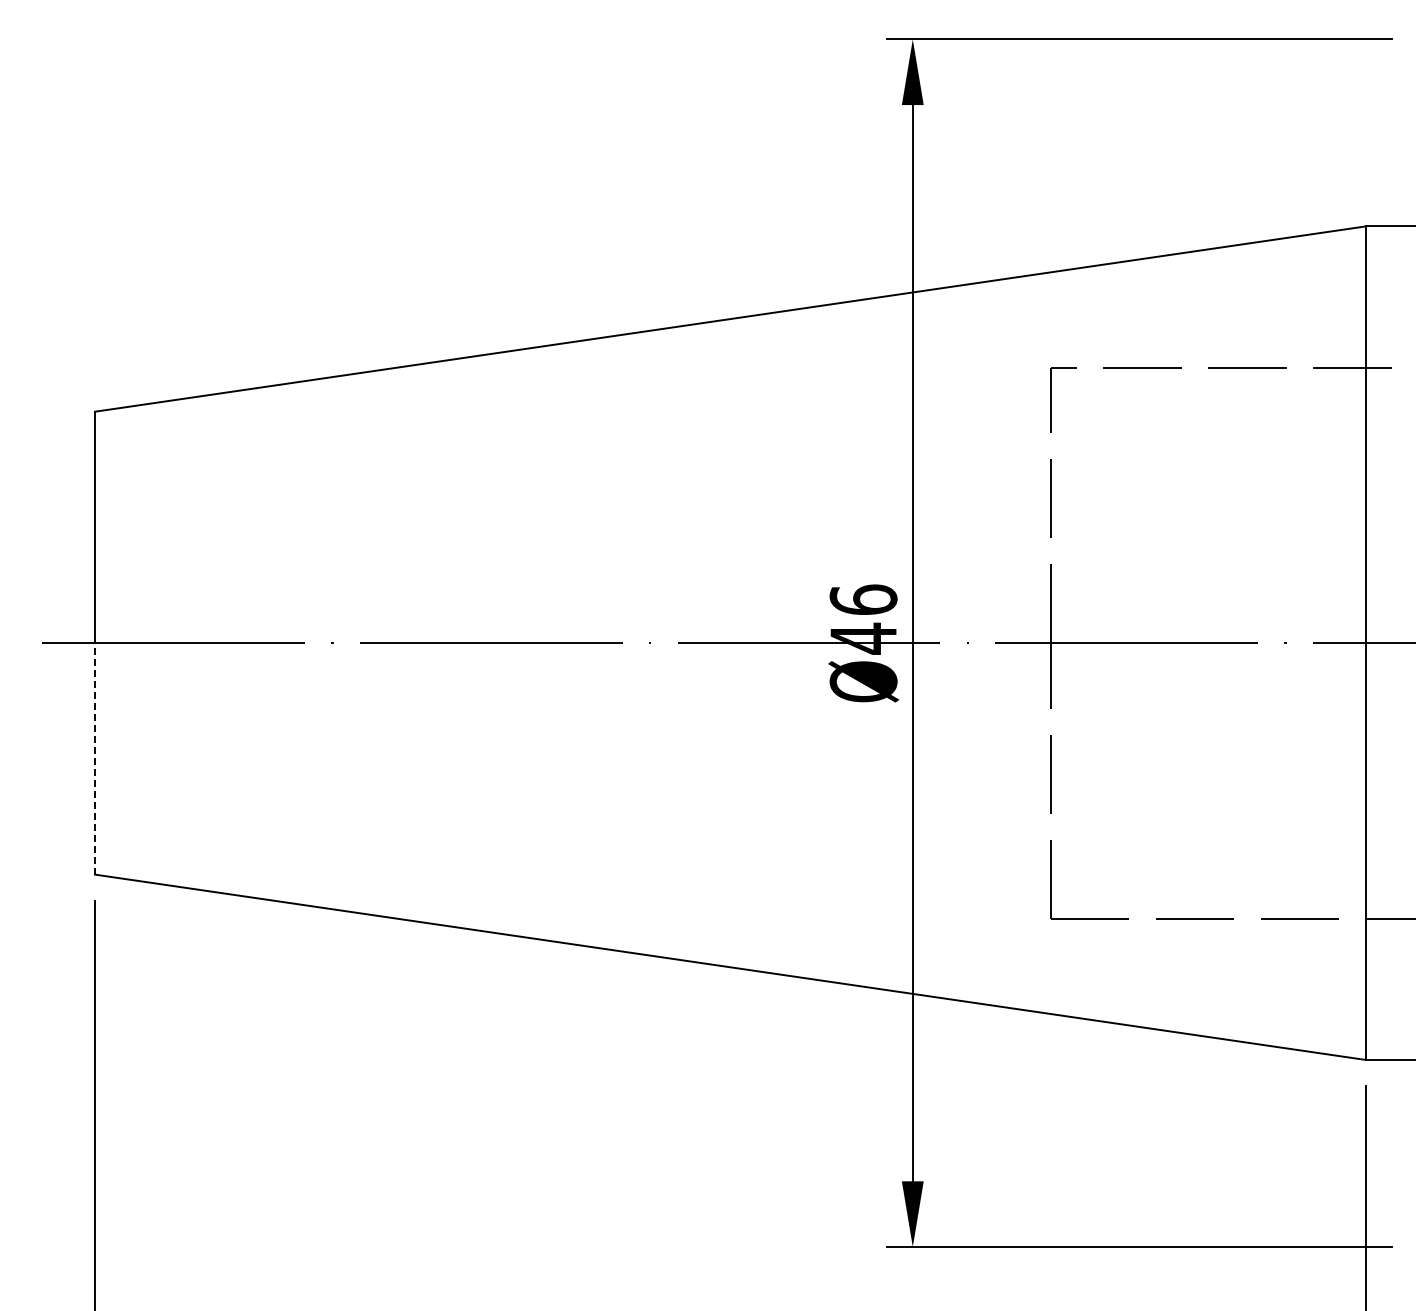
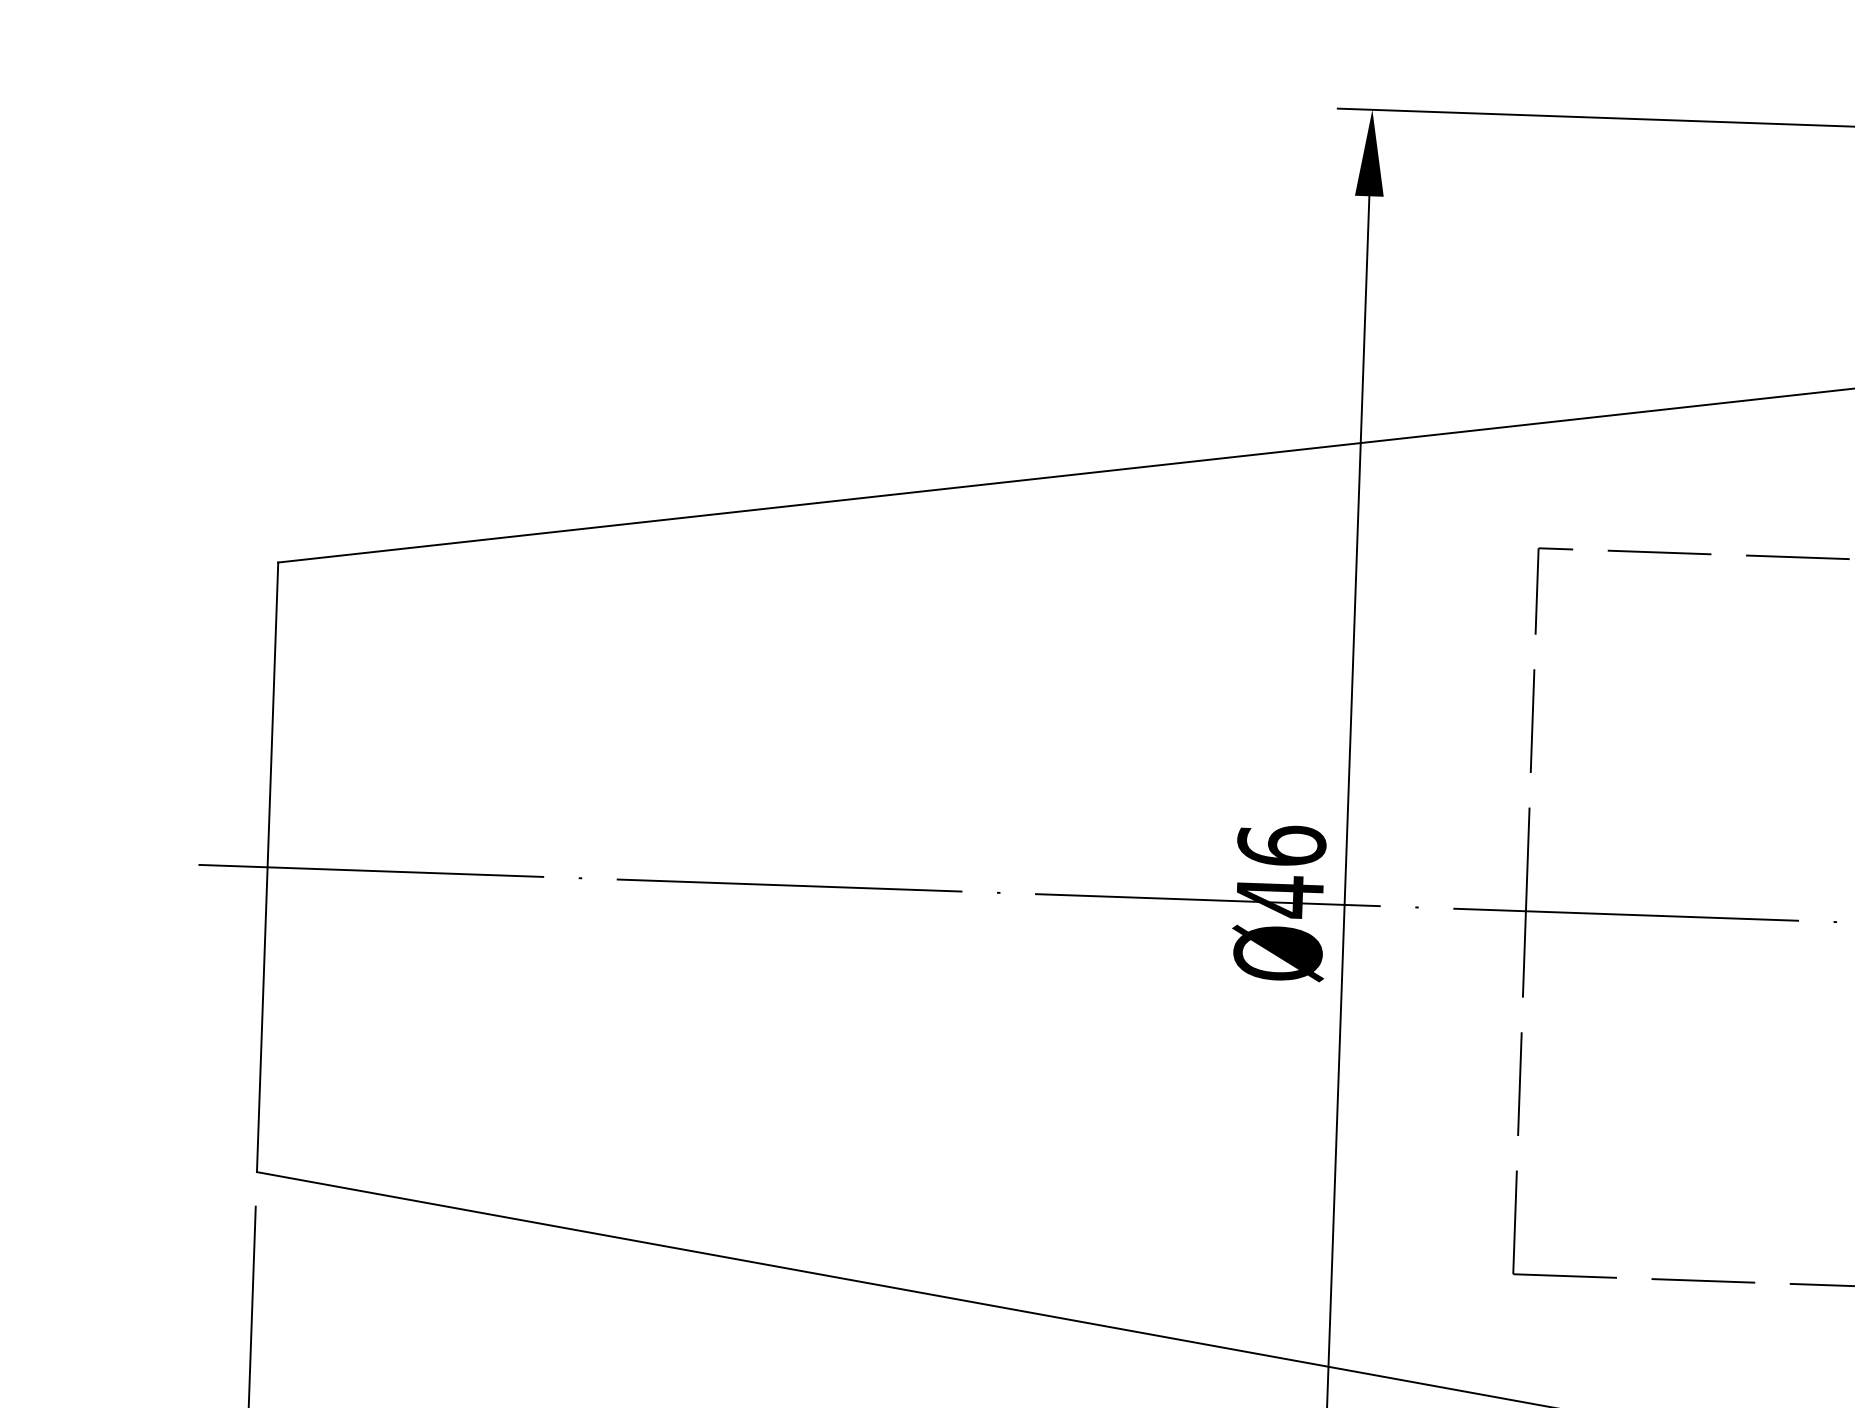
line: (94, 758) -> (261, 1019), dashed -> solid

